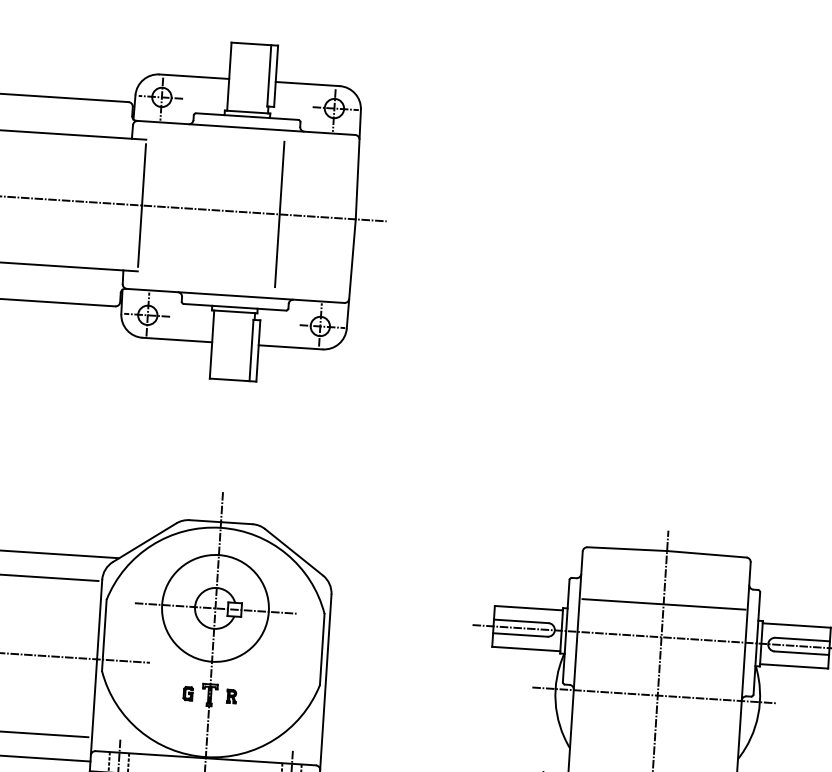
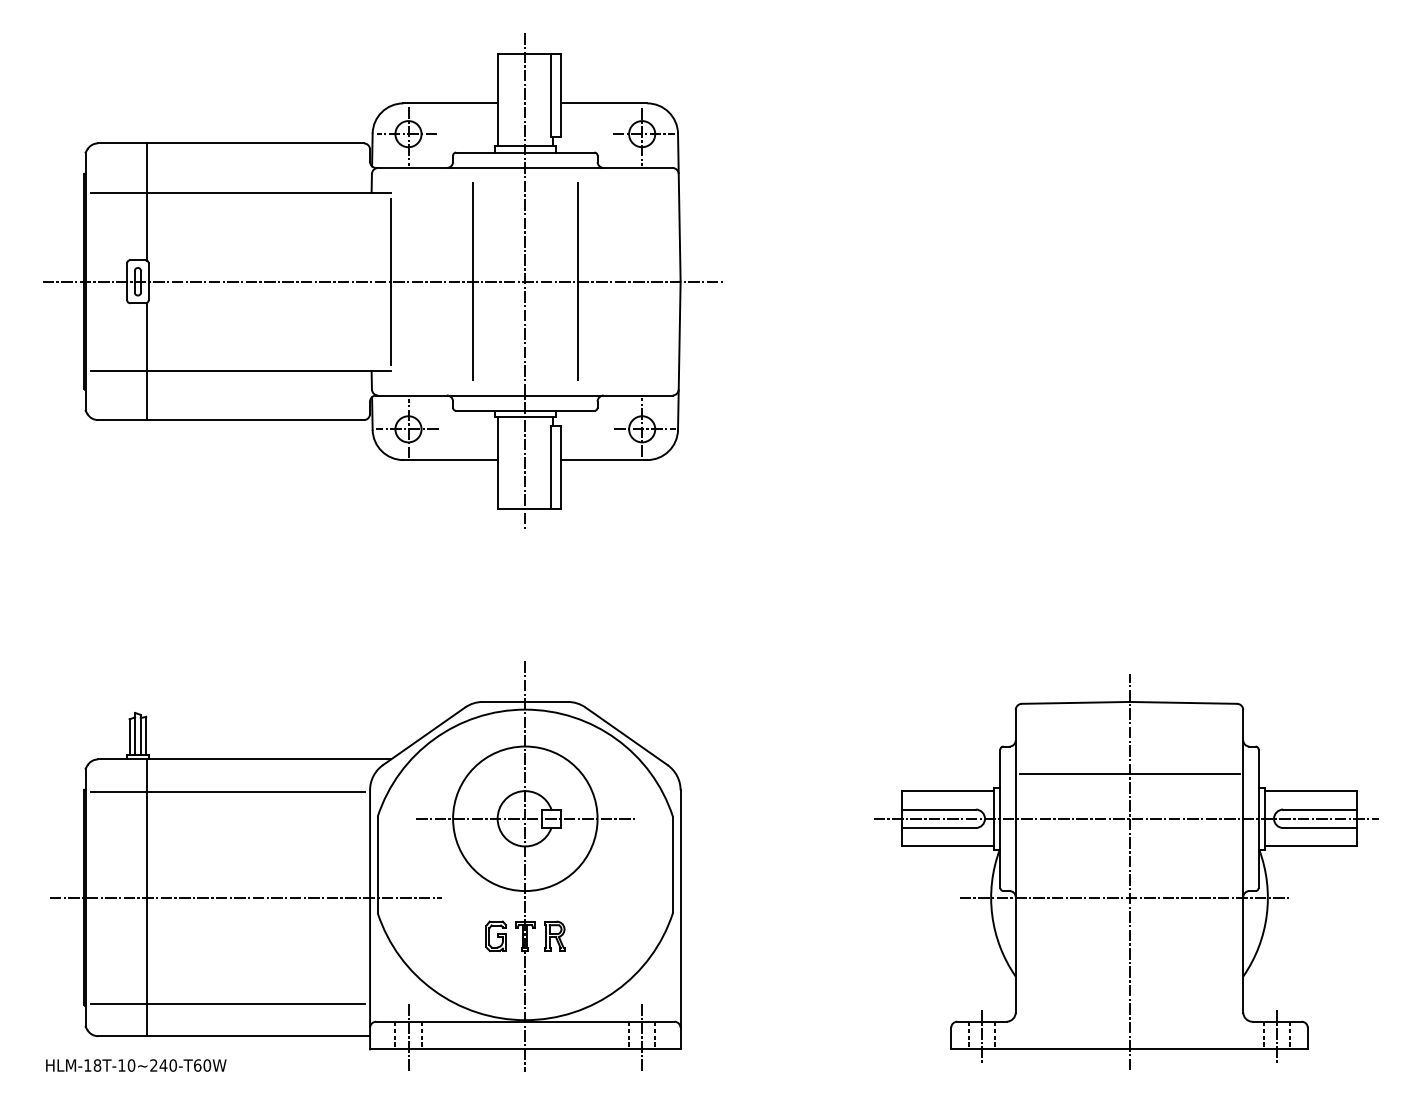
line: (202, 209) -> (473, 281), added
line: (241, 211) -> (525, 280), added
part: (187, 693) -> (495, 935), size x1.67
part: (231, 695) -> (554, 935), size x1.67

